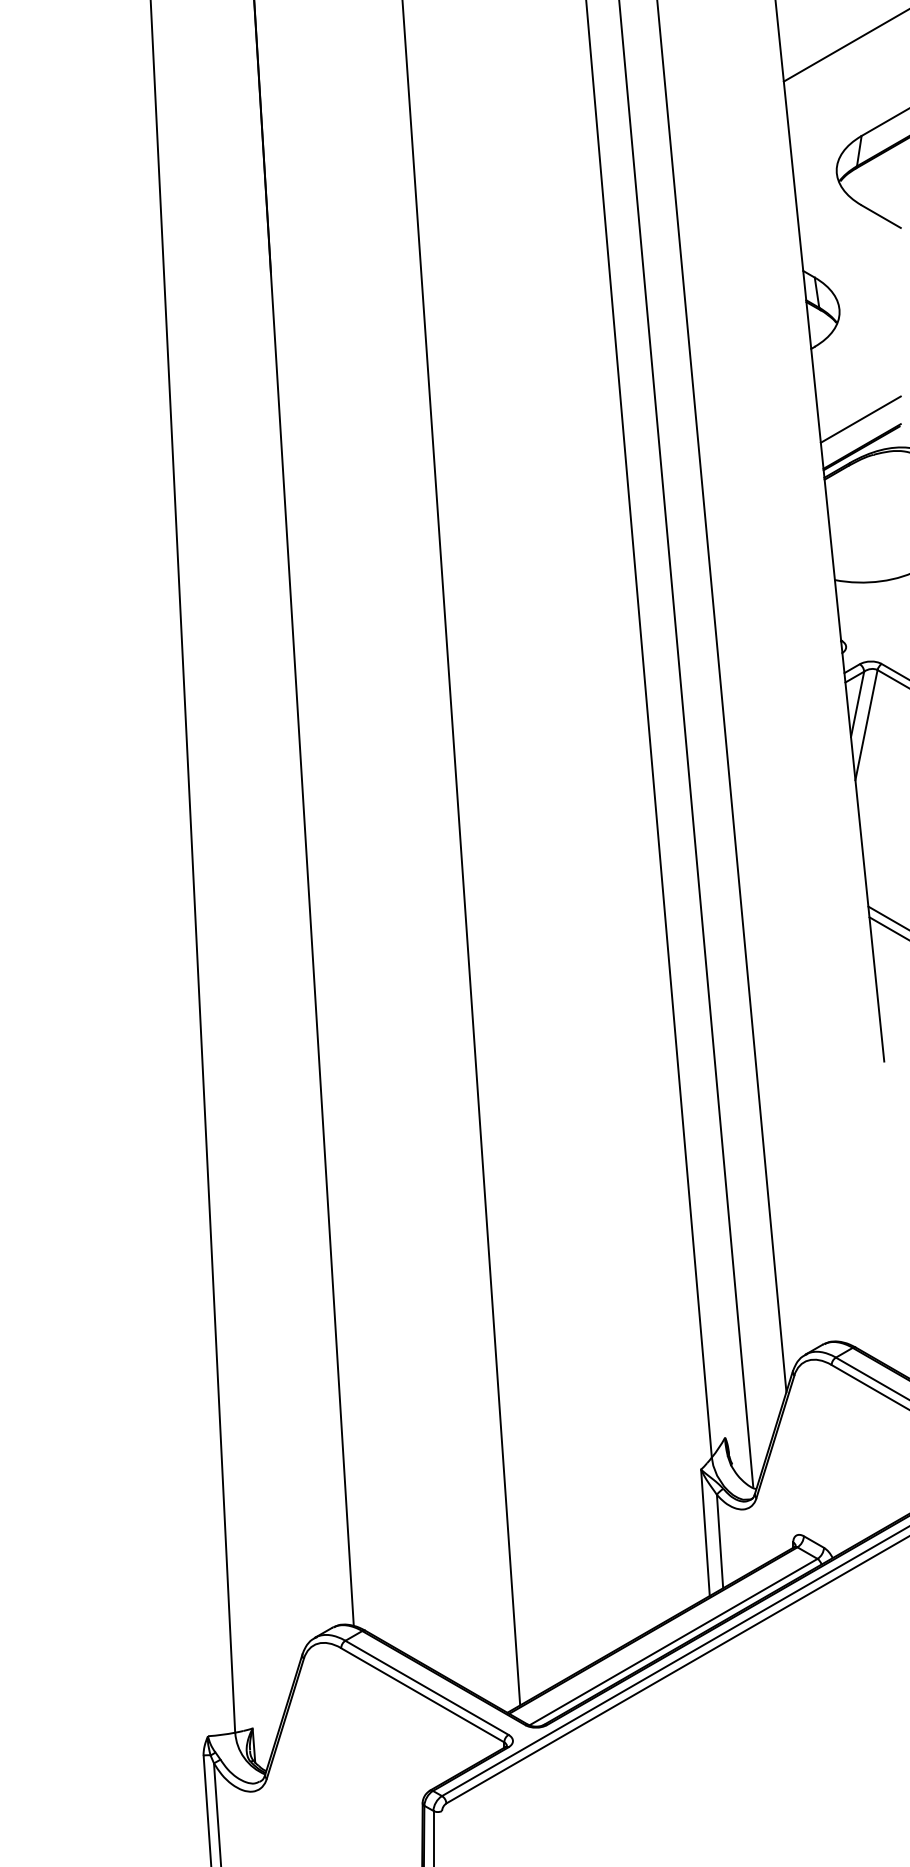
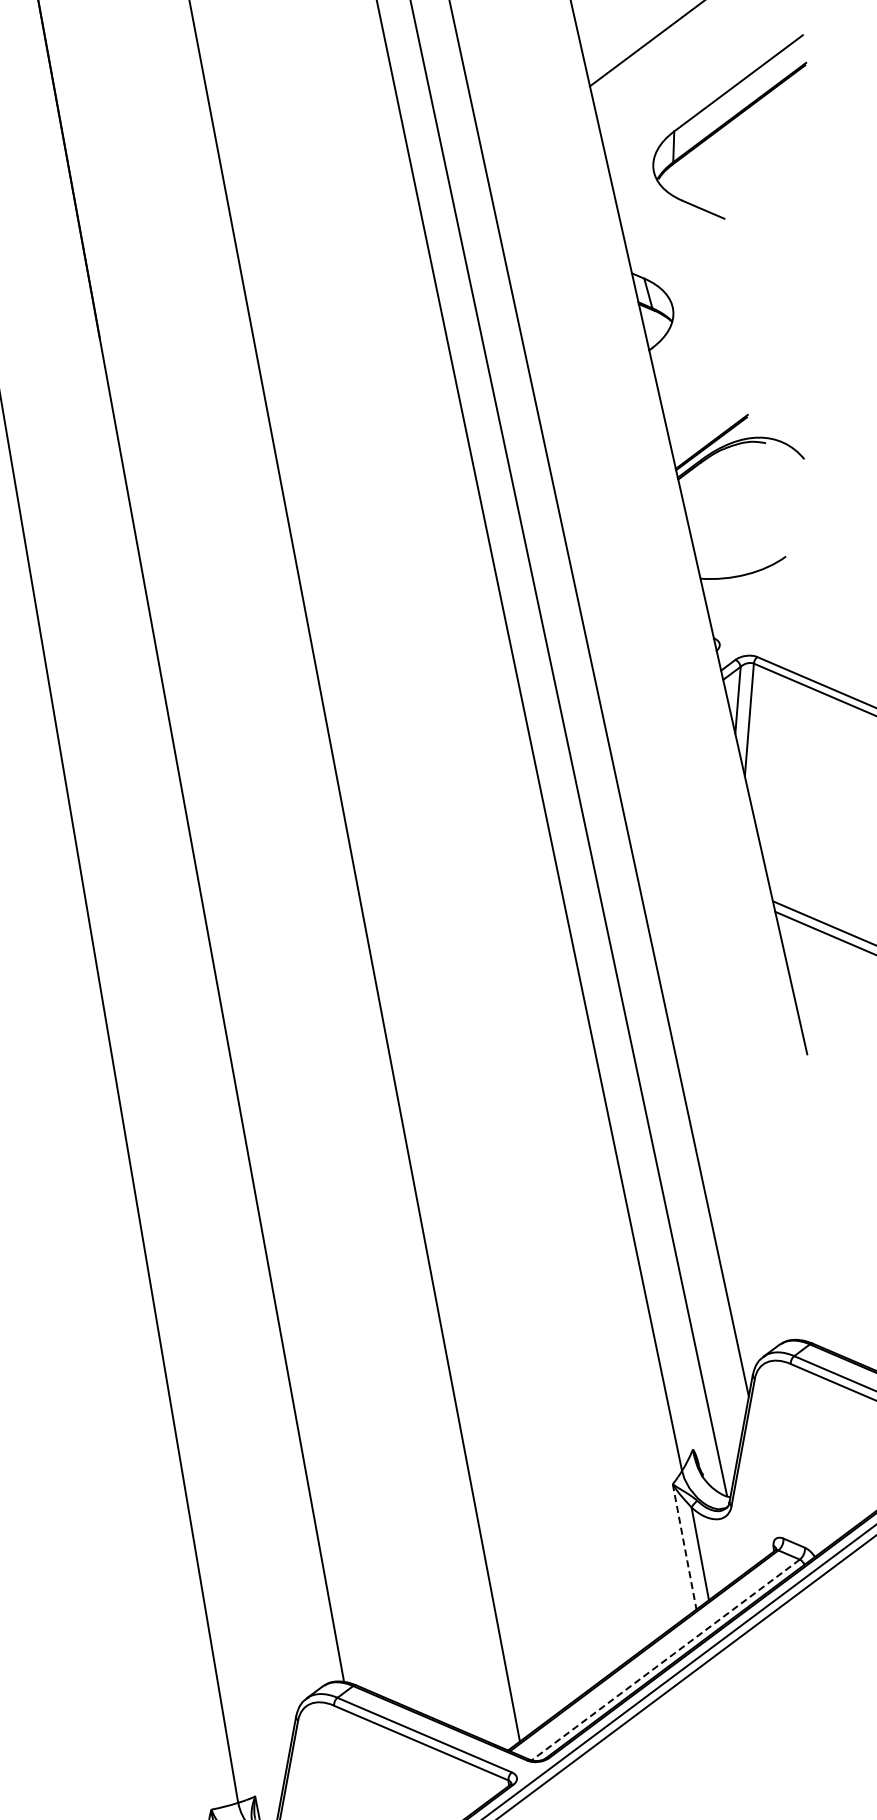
line: (860, 419) -> (706, 415), removed
line: (705, 1533) -> (684, 1547), solid -> dashed
line: (673, 1642) -> (665, 1660), solid -> dashed

